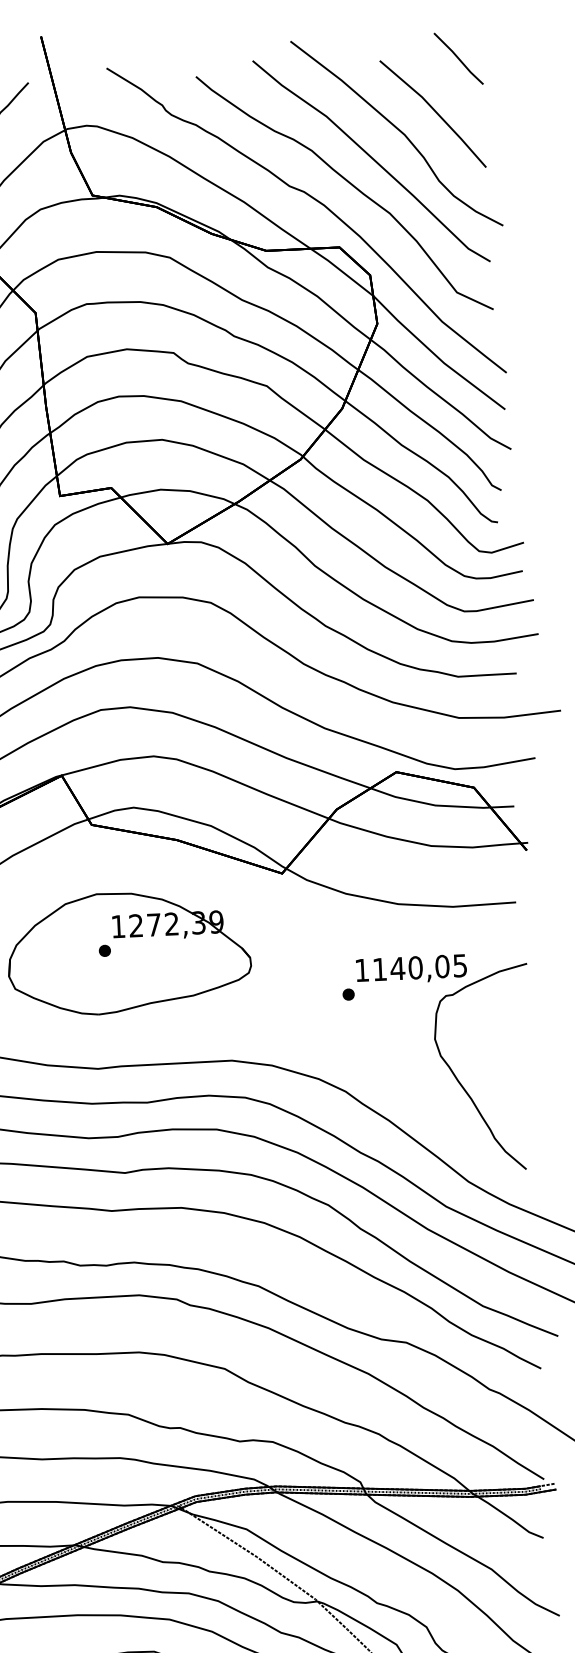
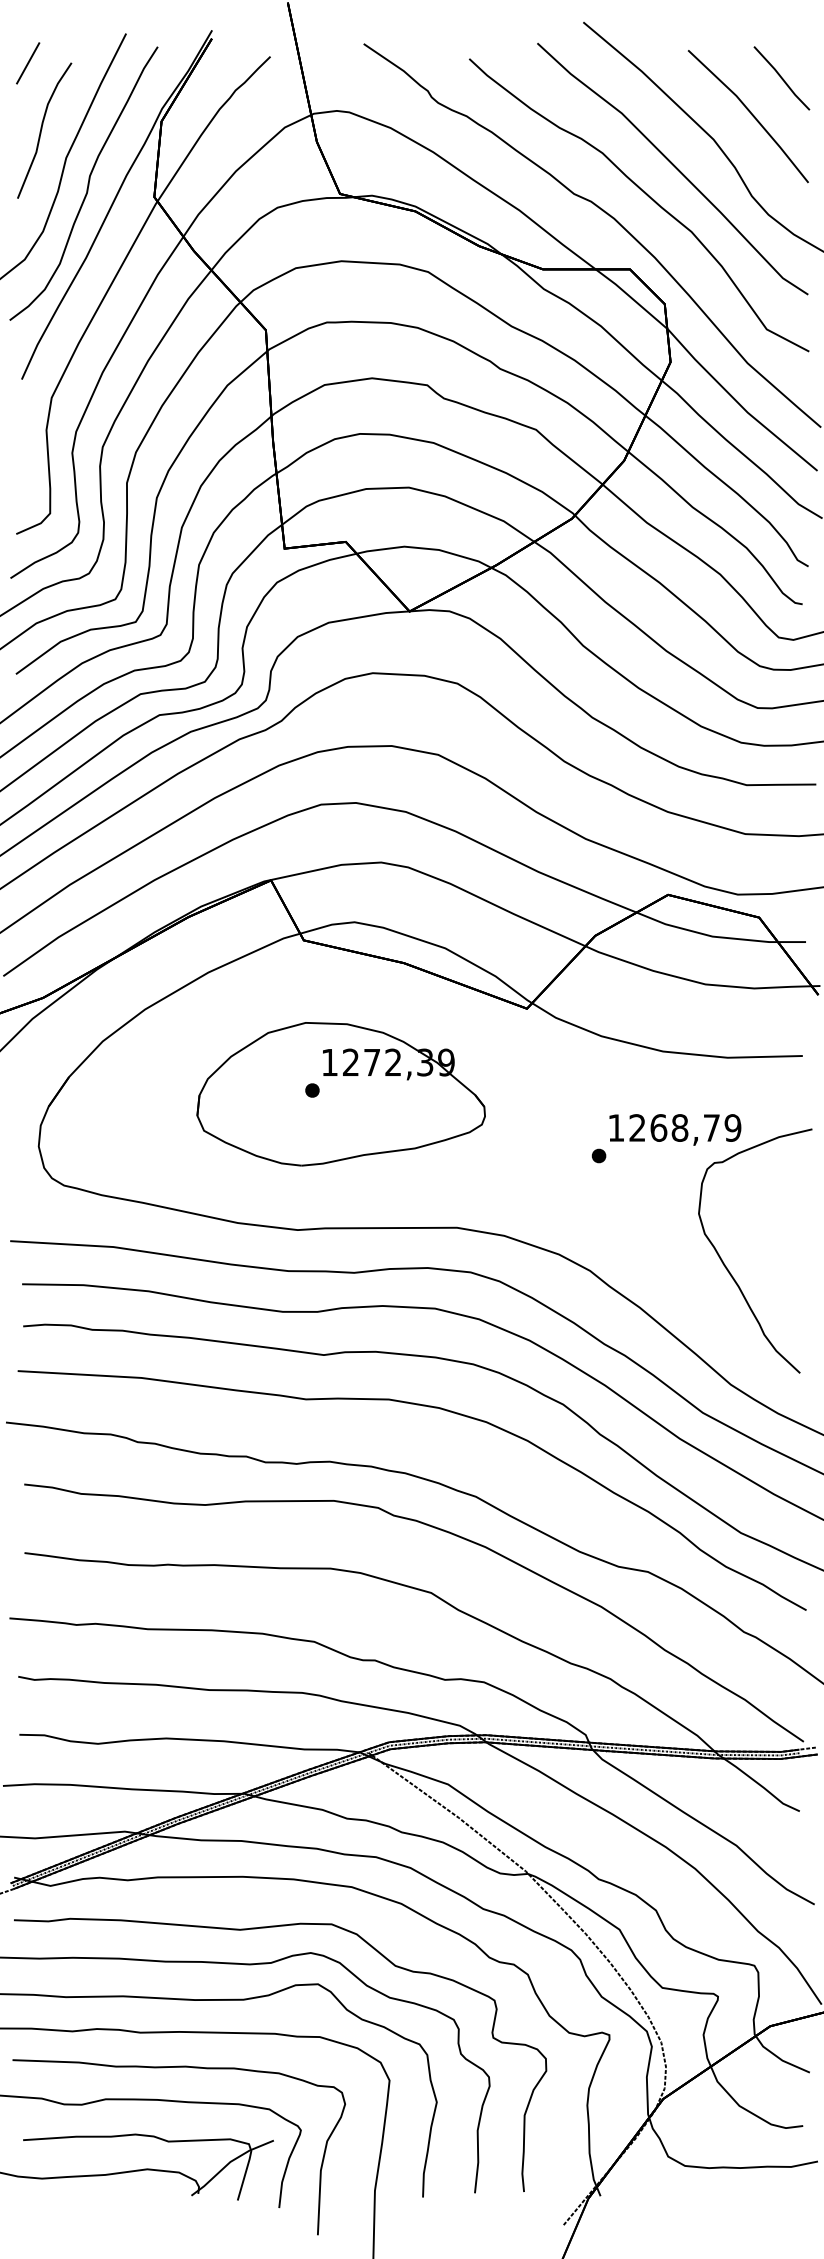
line: (458, 58) -> (781, 78), moved
text: (420, 967) -> (685, 1127), 1140,05 -> 1268,79

